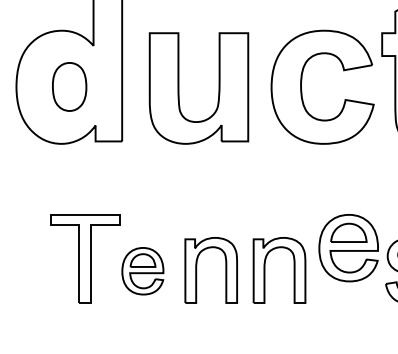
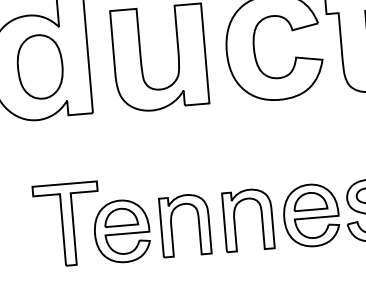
part: (69, 86) -> (40, 66), size x1.43
part: (348, 248) -> (311, 215), moved
part: (142, 271) -> (121, 231), size x1.43

